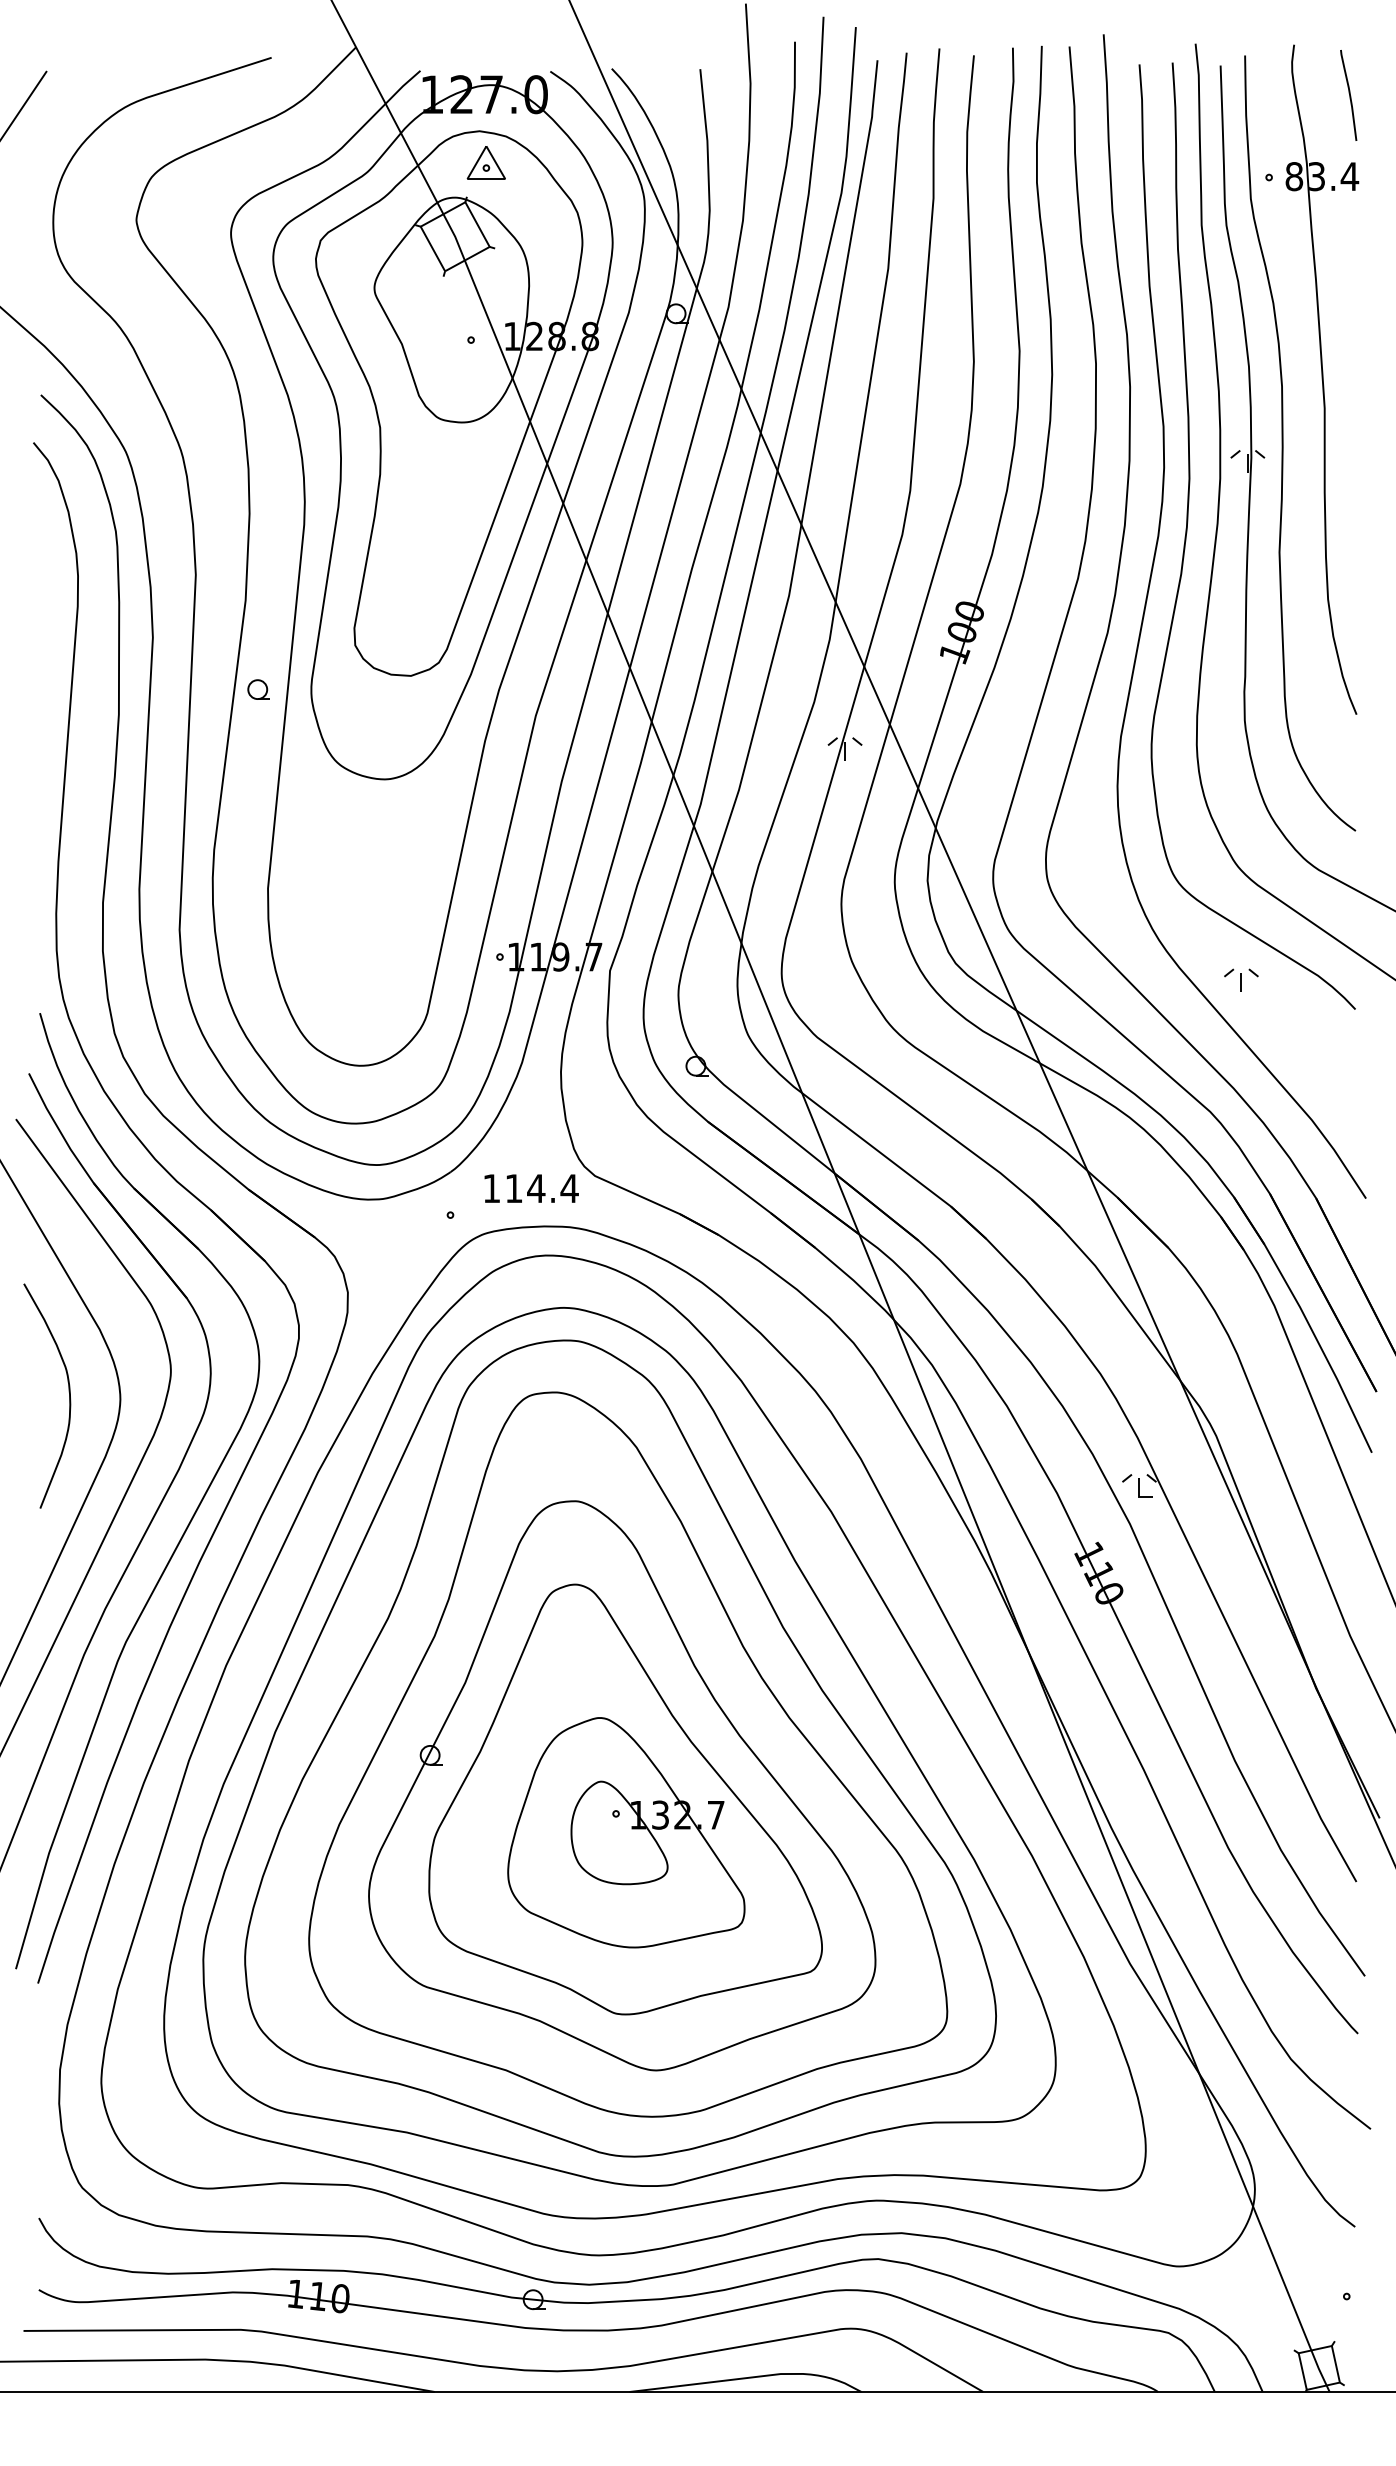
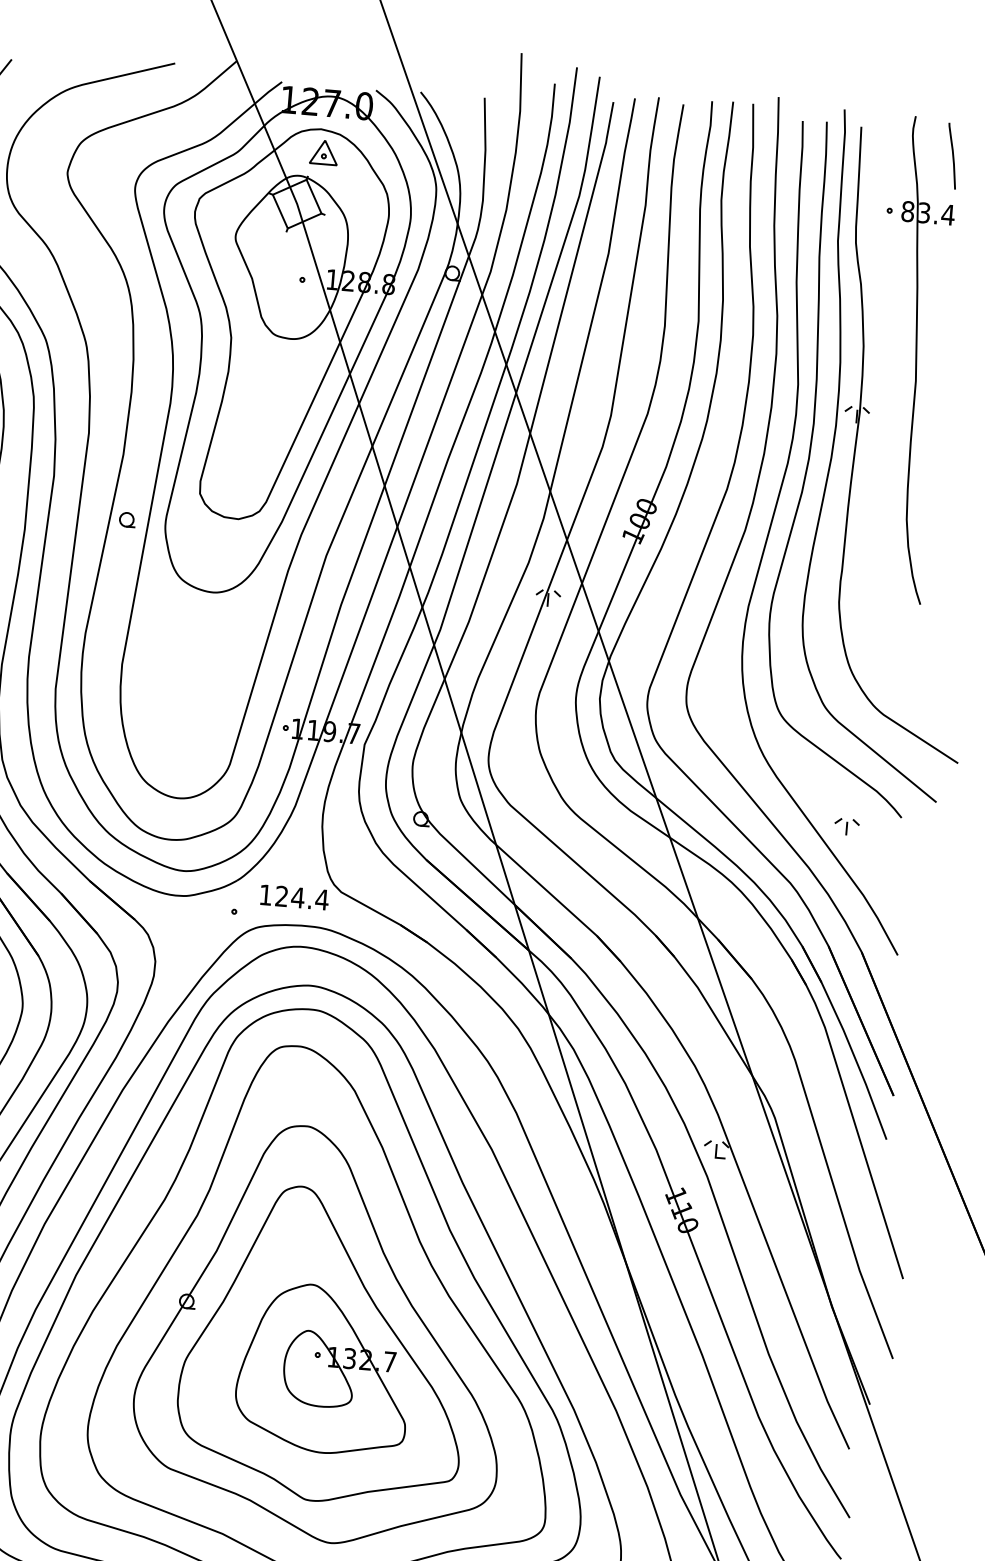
curve: (1283, 443) -> (883, 404), removed
part: (1241, 979) -> (847, 826), moved
text: (513, 1188) -> (281, 896), 114.4 -> 124.4

